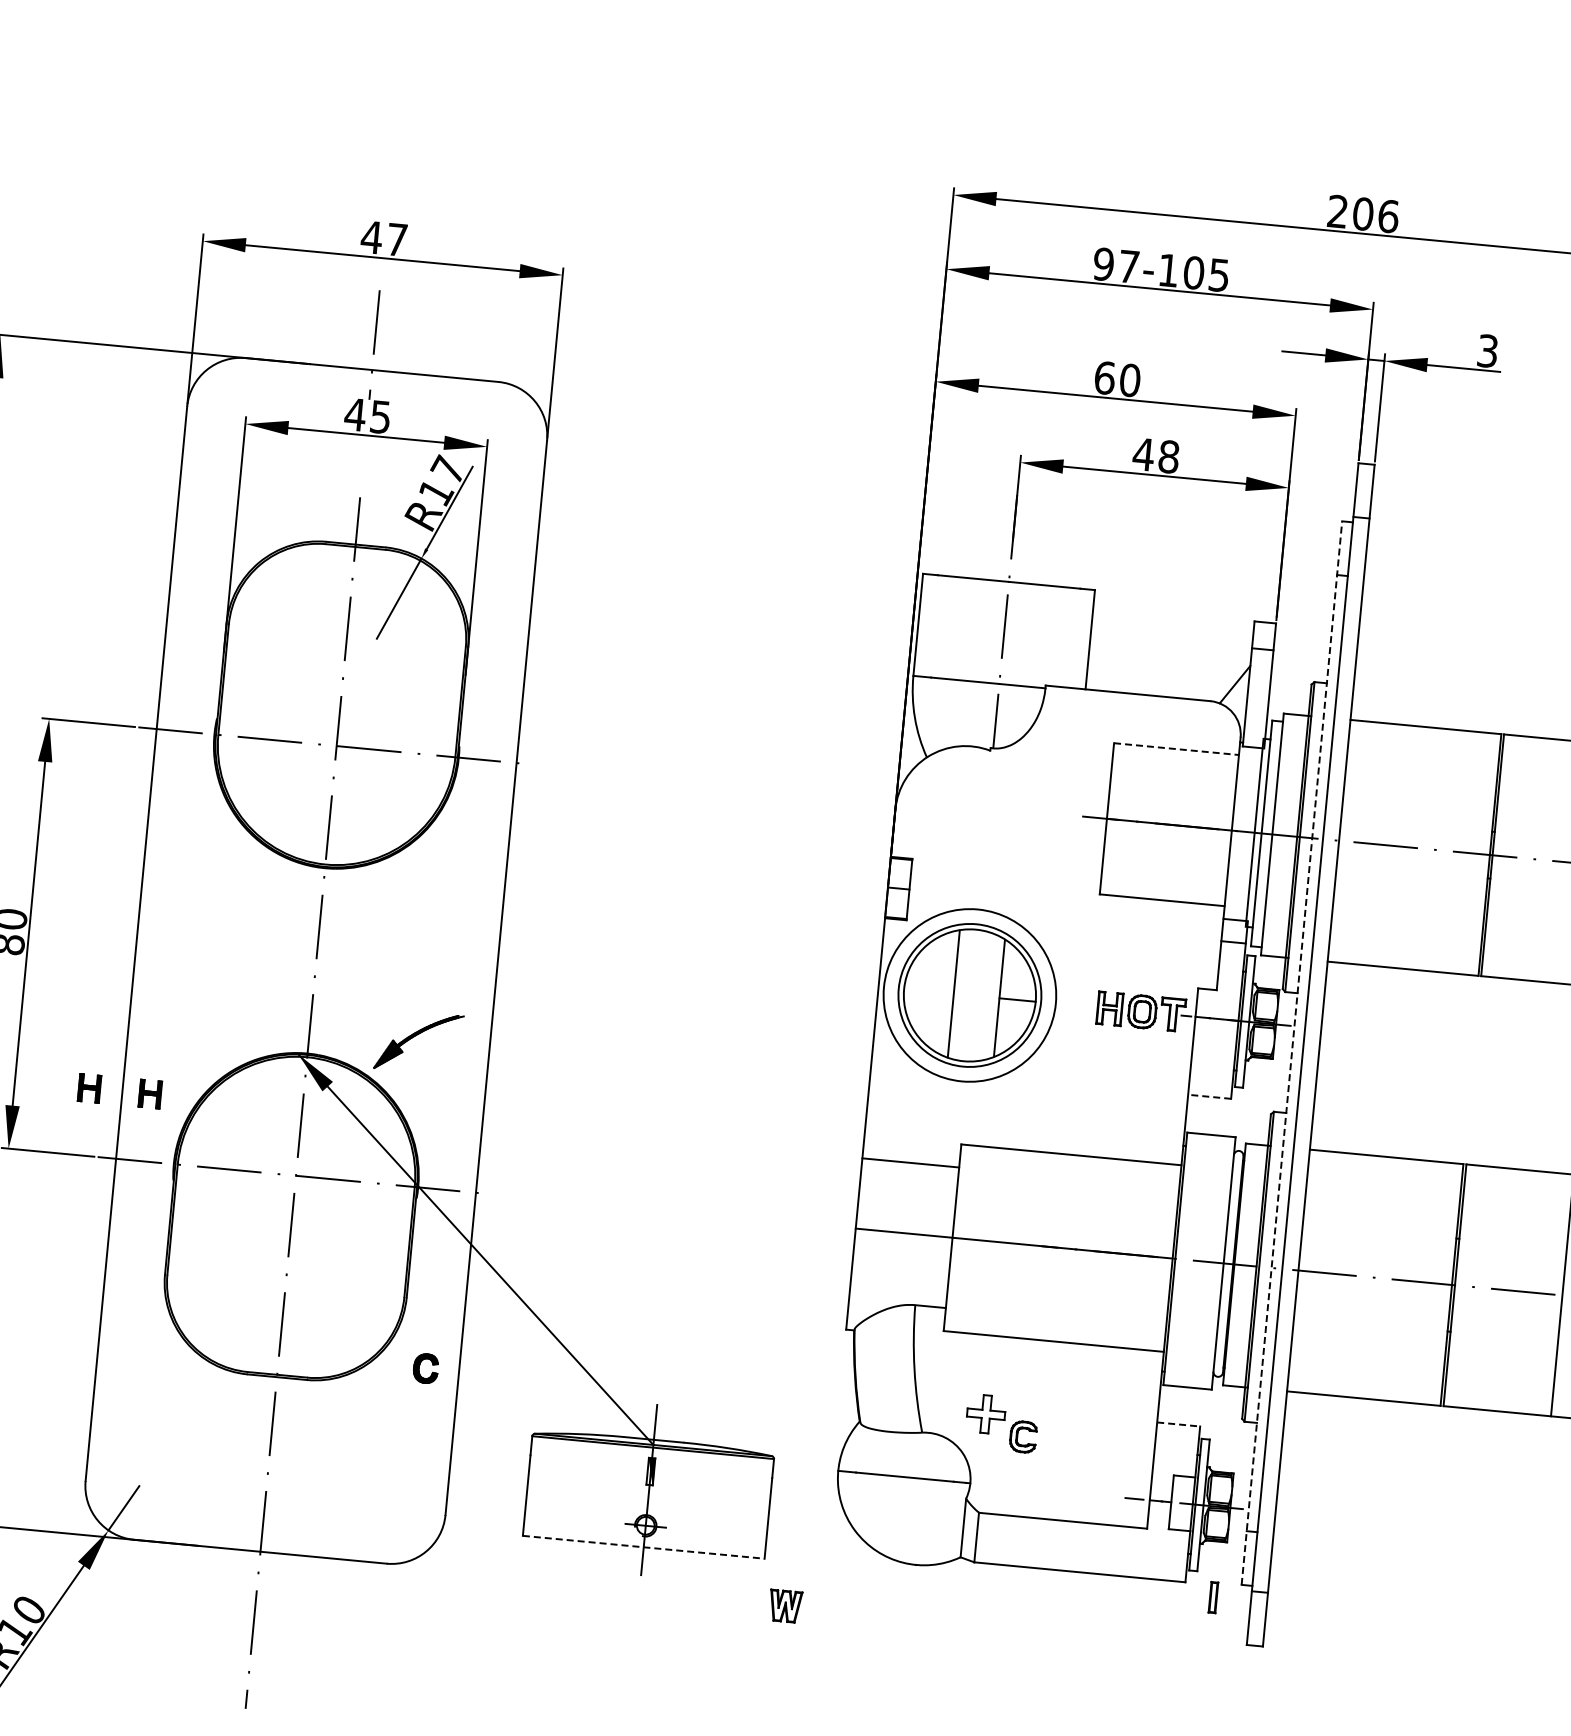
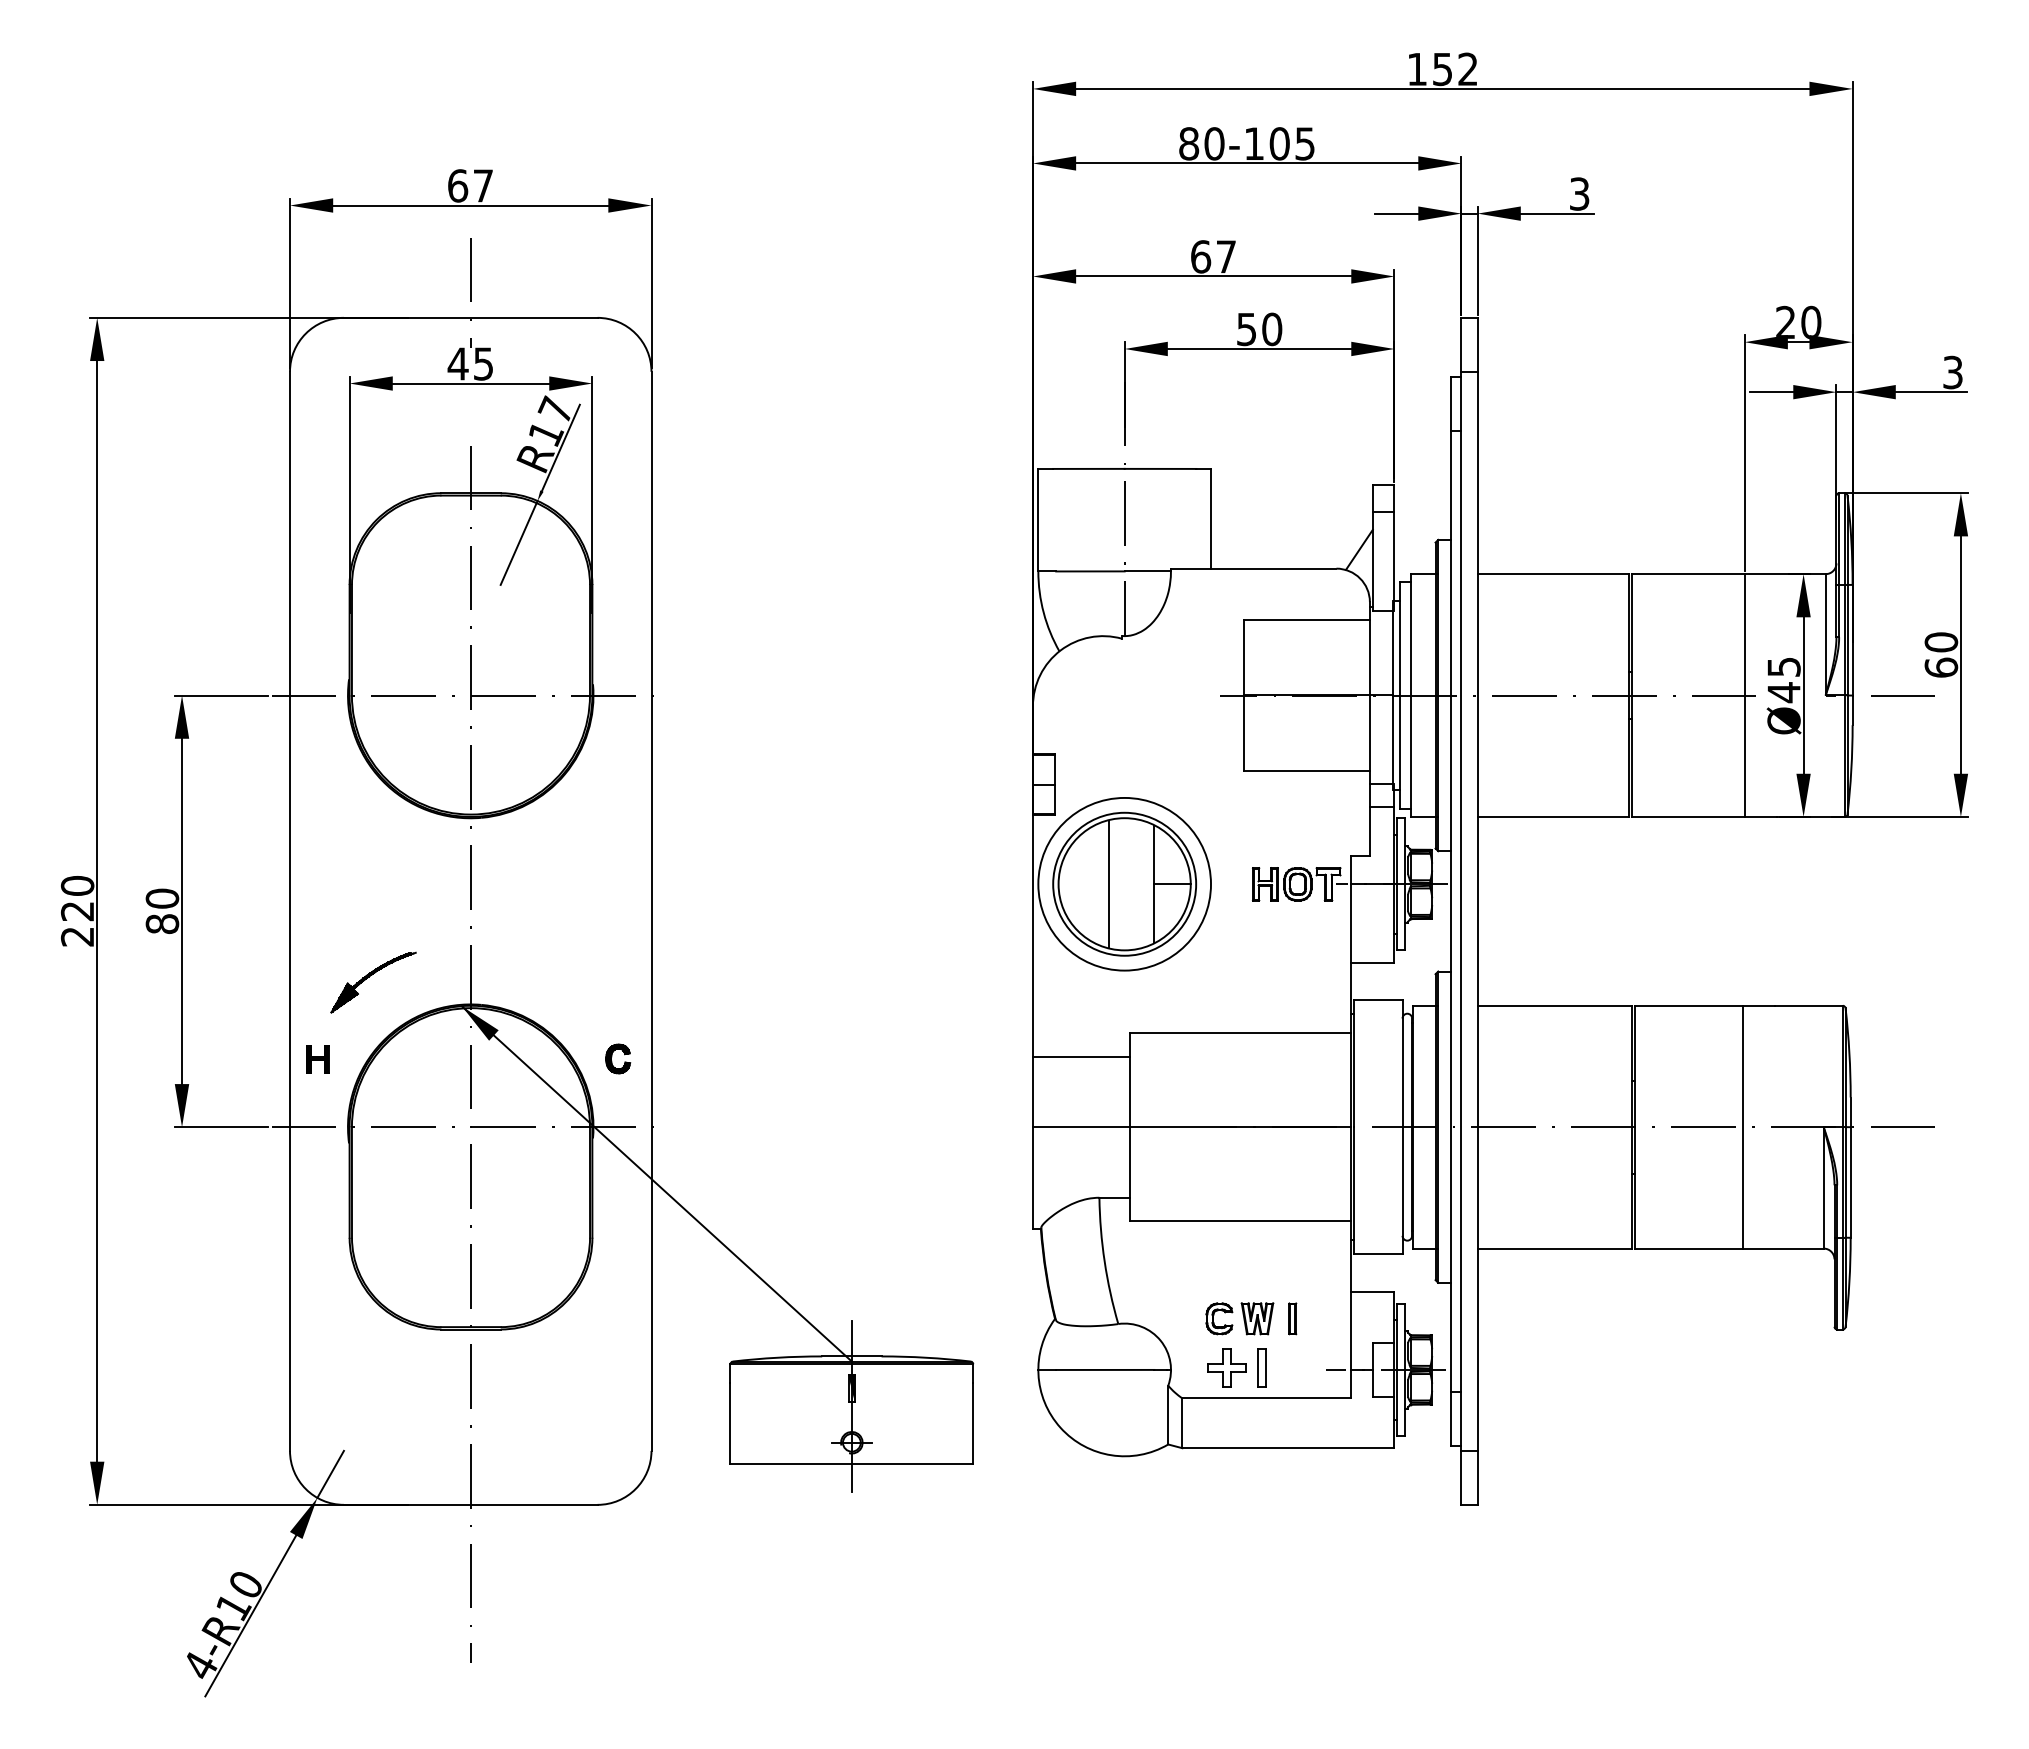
text: (1363, 214) -> (1442, 69), 206 -> 152
text: (371, 236) -> (457, 185), 47 -> 67
text: (1116, 265) -> (1201, 143), 97-105 -> 80-105
text: (1130, 380) -> (1226, 256), 60 -> 67
text: (1156, 455) -> (1259, 329), 48 -> 50
line: (1176, 749) -> (1307, 619), dashed -> solid
part: (415, 1036) -> (369, 977), moved
line: (1291, 1052) -> (1450, 910), dashed -> solid
part: (89, 1088) -> (256, 1059), removed
line: (1209, 1096) -> (1372, 962), dashed -> solid
part: (420, 1366) -> (612, 1057), moved
part: (985, 1413) -> (1226, 1367), moved
line: (1178, 1424) -> (1372, 1291), dashed -> solid
part: (1060, 1489) -> (1261, 1367), added
line: (644, 1547) -> (852, 1464), dashed -> solid
part: (1213, 1597) -> (1292, 1318), moved
part: (785, 1606) -> (1257, 1318), moved

